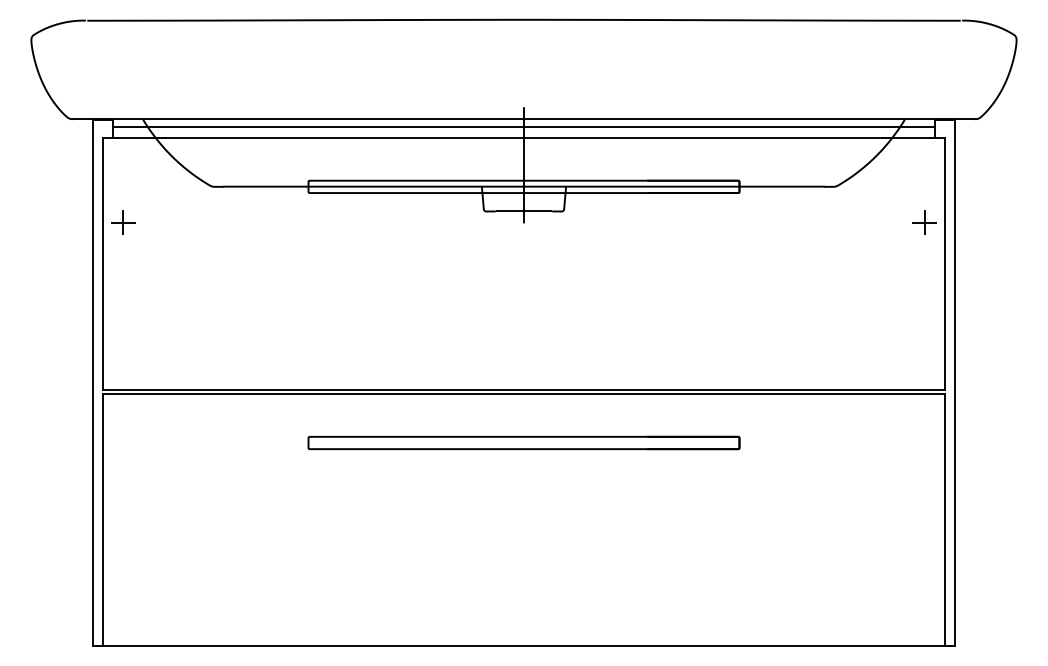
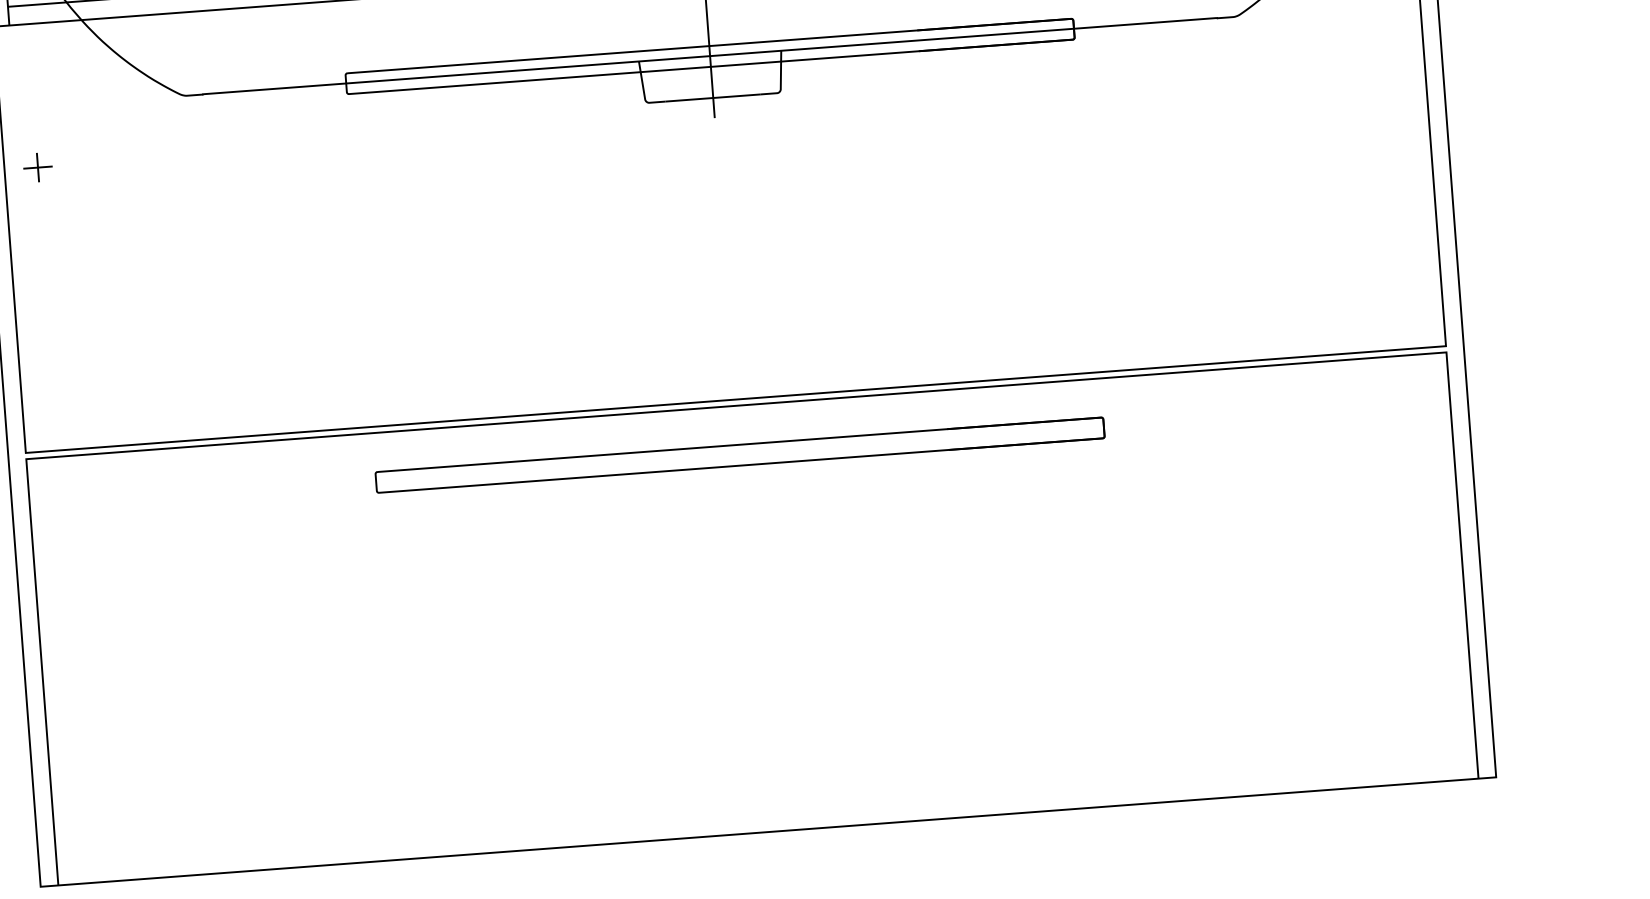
part: (123, 222) -> (38, 167), size x0.7
part: (924, 222) -> (1390, 65), removed
part: (523, 442) -> (739, 454), moved

